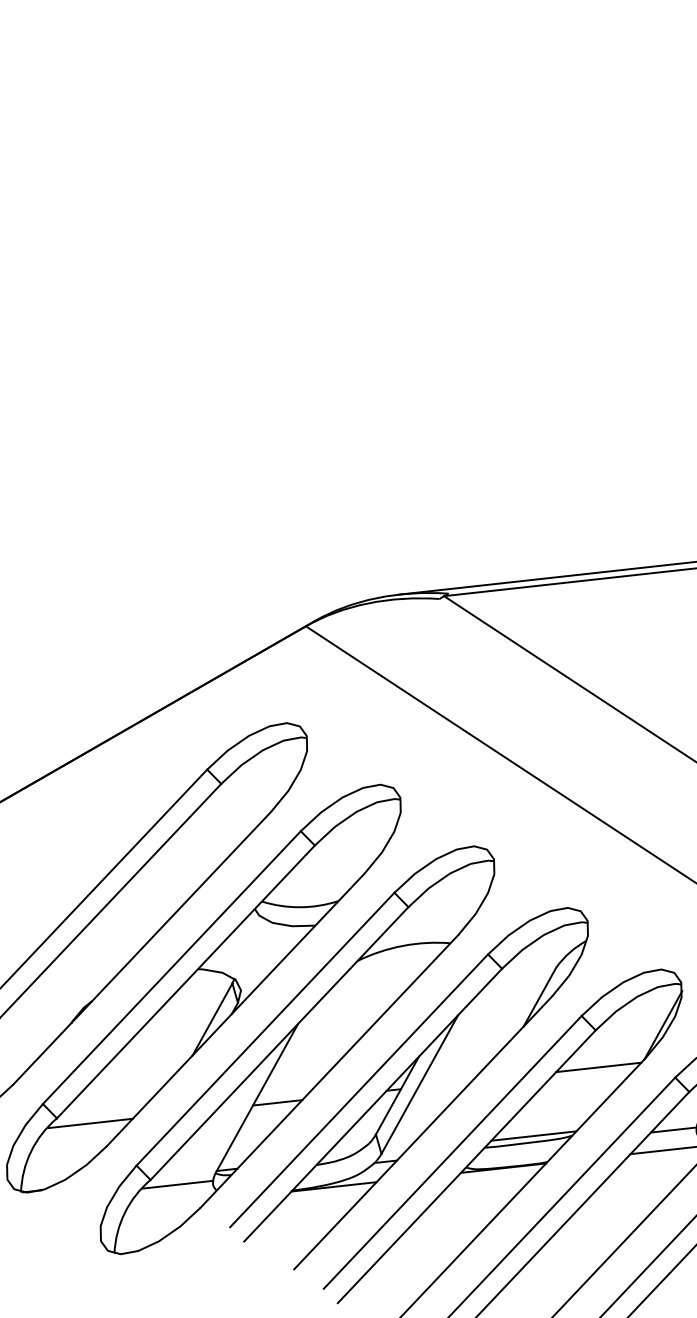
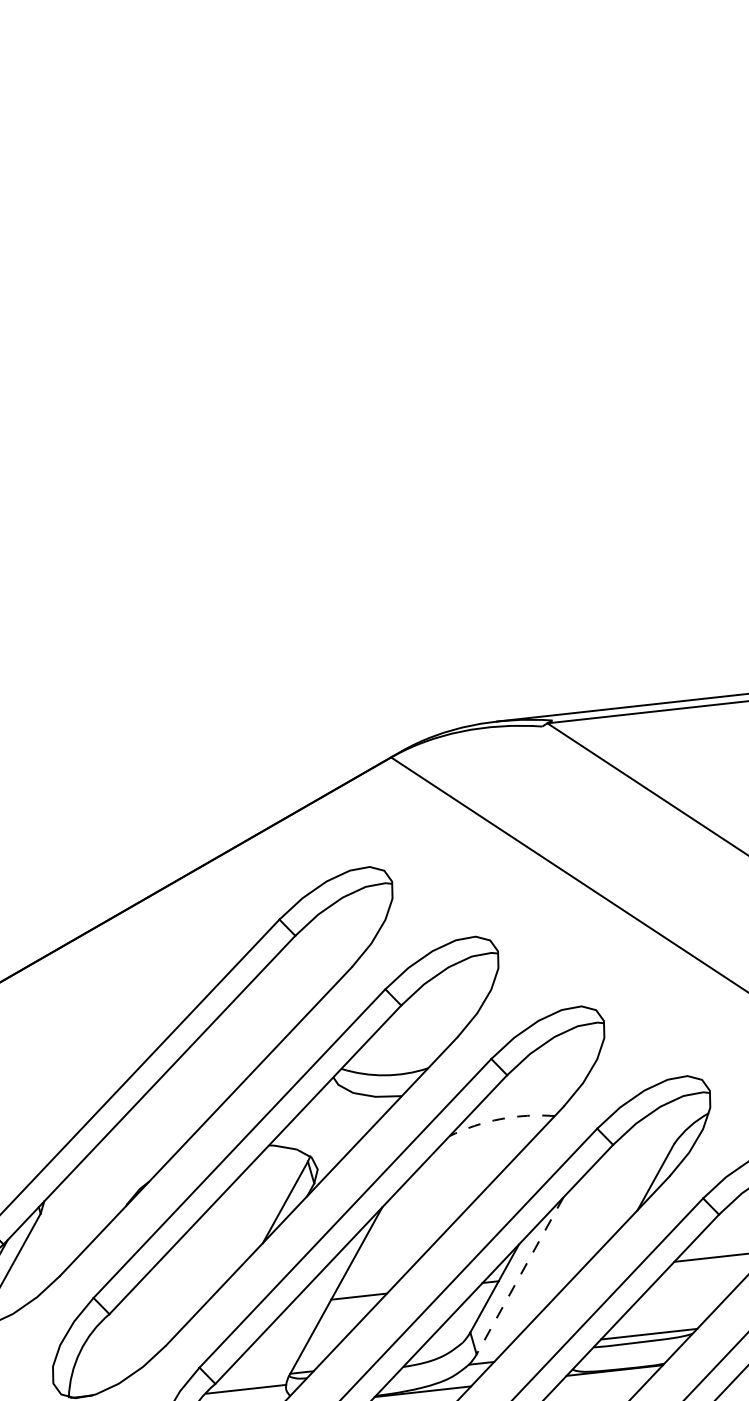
arc: (402, 945) -> (500, 1118), solid -> dashed
line: (419, 1085) -> (519, 1277), solid -> dashed
line: (90, 1123) -> (147, 1320), removed

